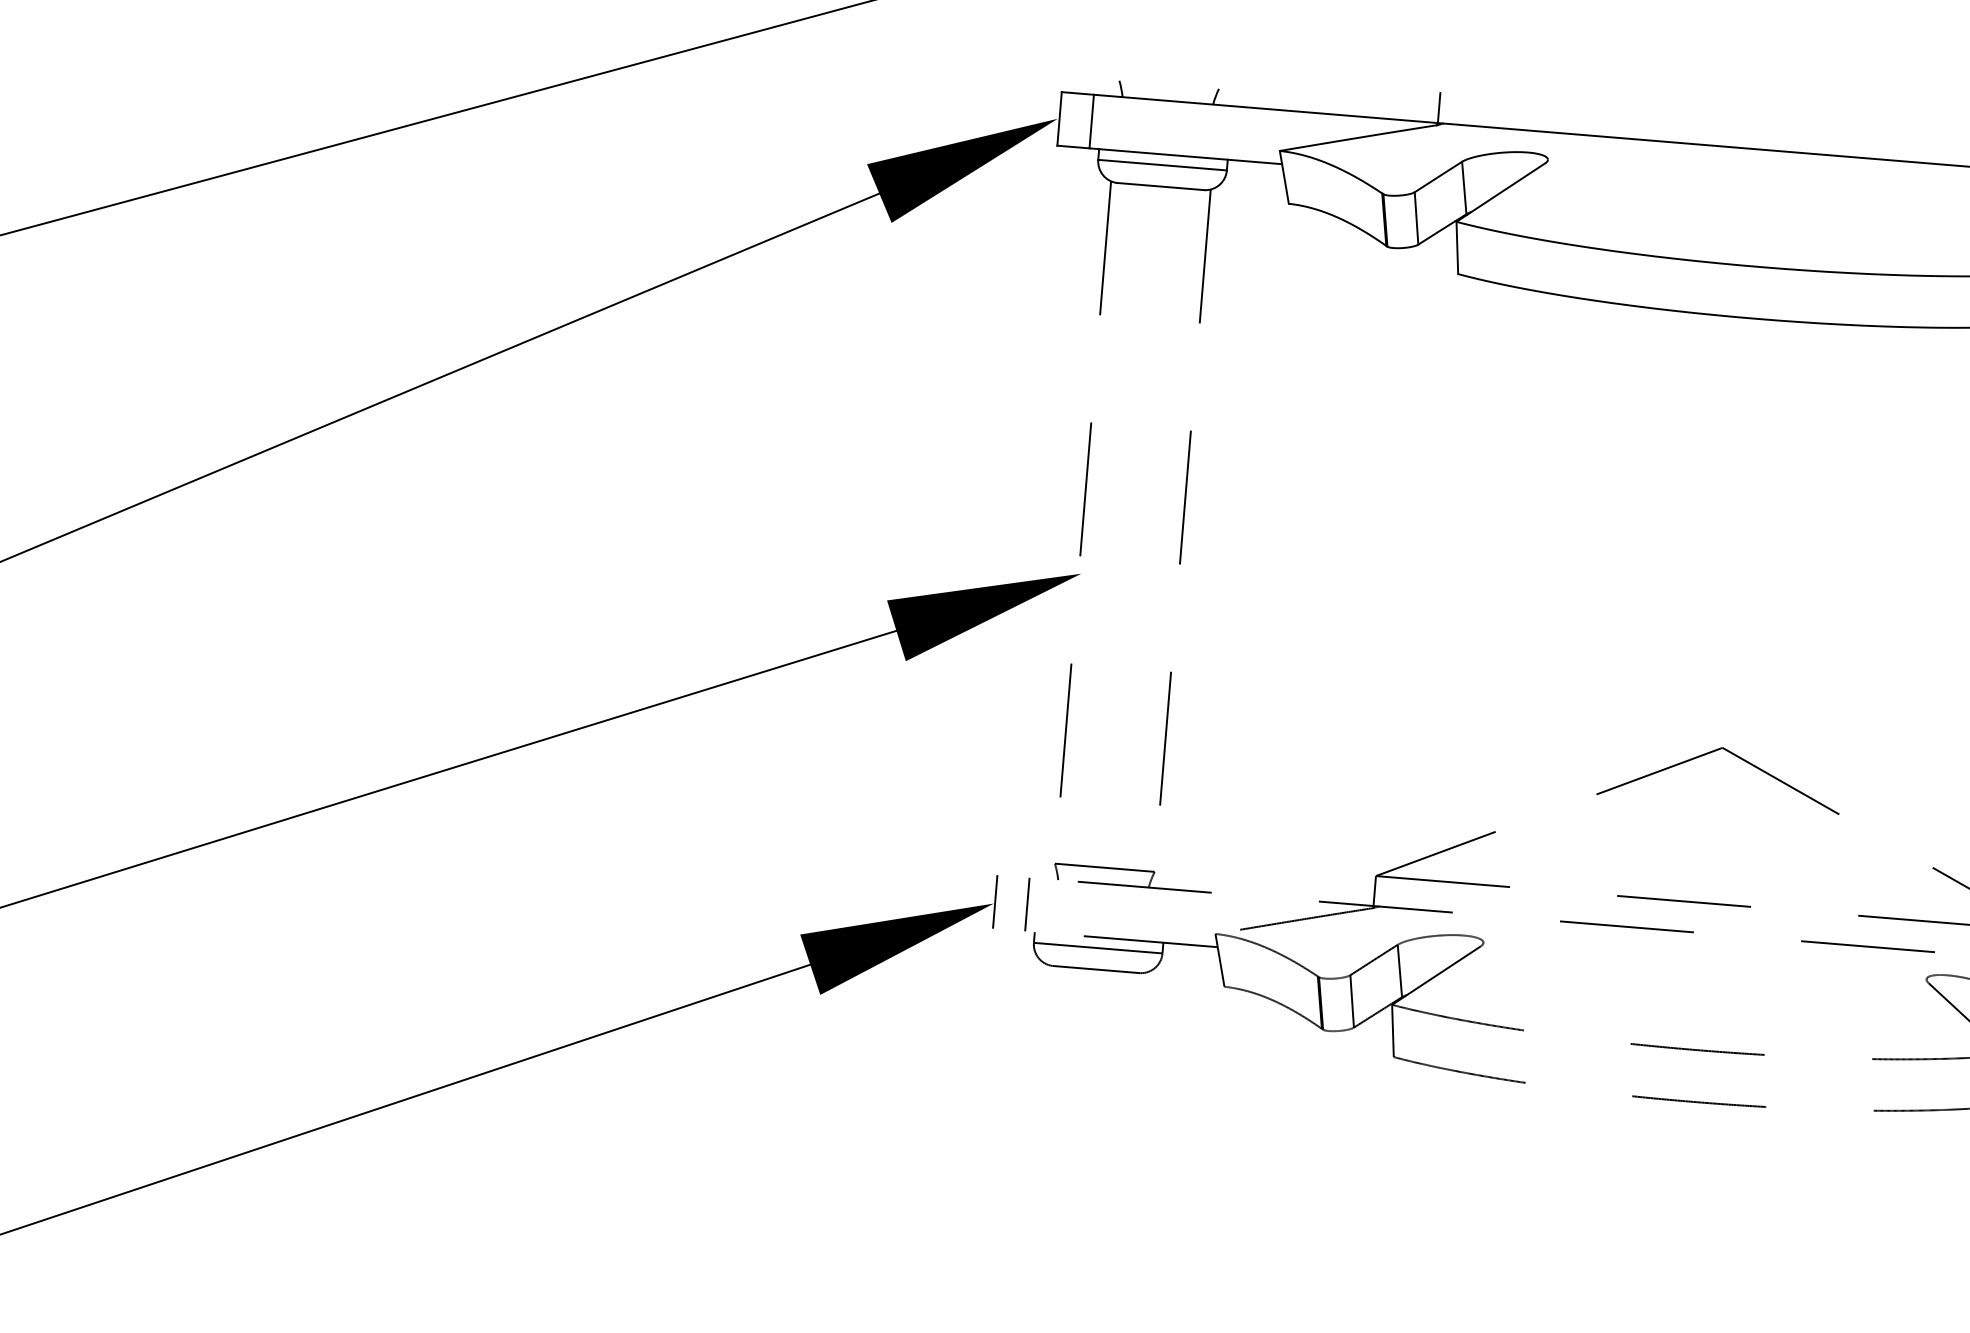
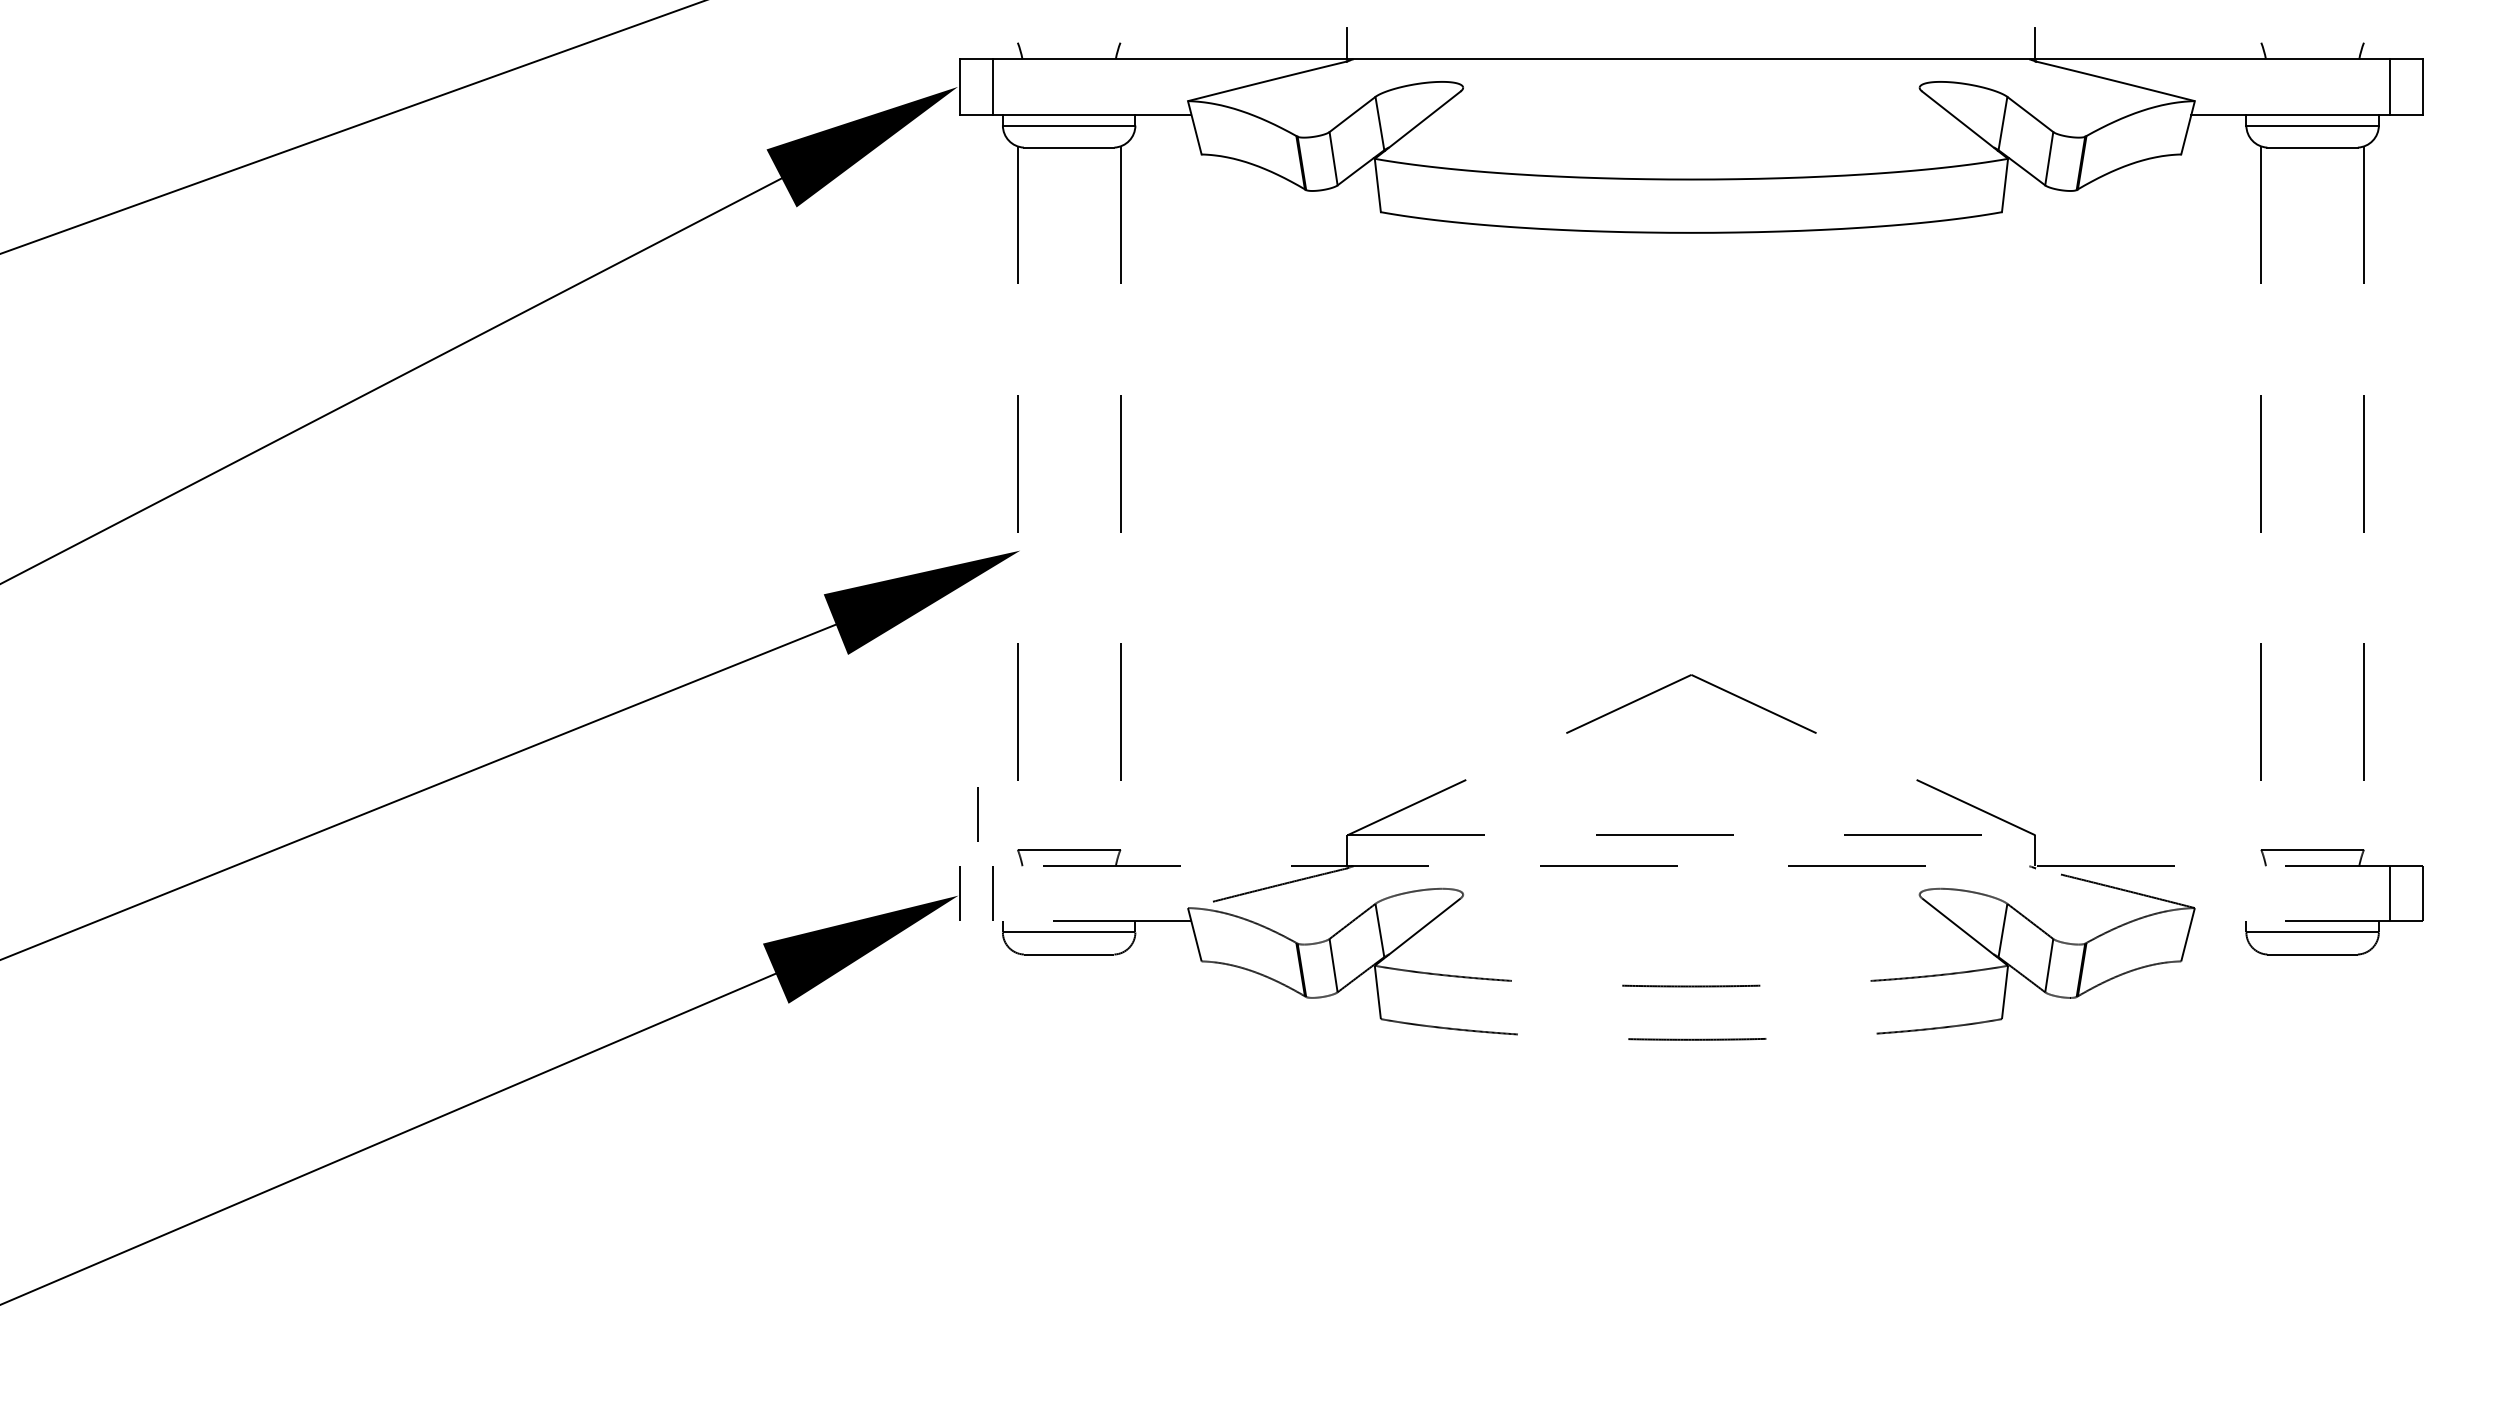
line: (1018, 826) -> (977, 814), added

